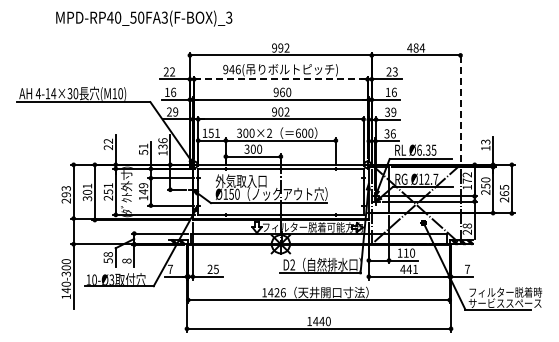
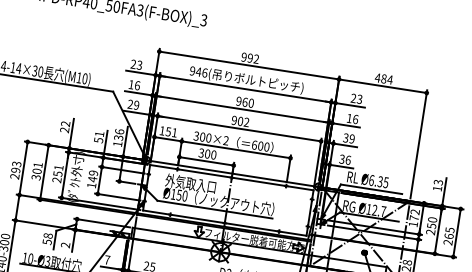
text: (172, 72) -> (139, 65), 22 -> 23
line: (280, 79) -> (245, 89), dashed -> solid
line: (460, 107) -> (418, 144), dashed -> solid
text: (126, 260) -> (65, 244), 8 -> 2

